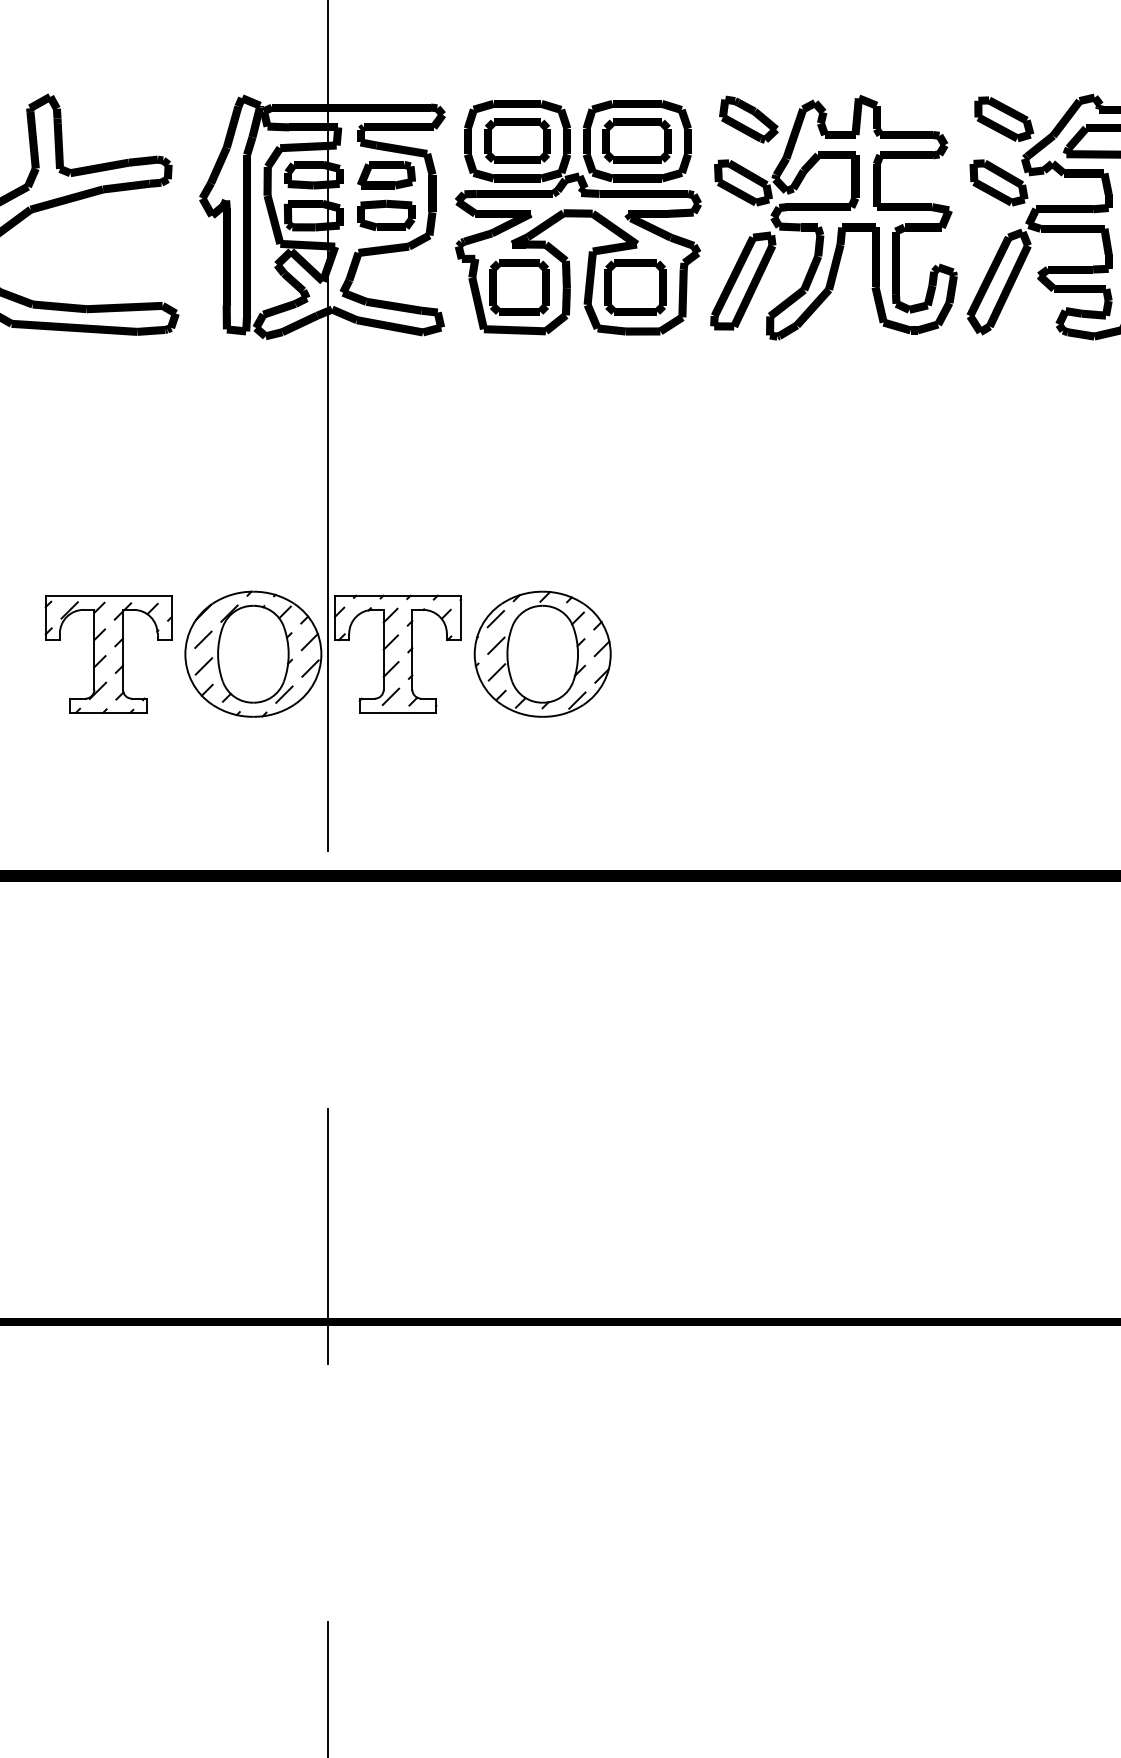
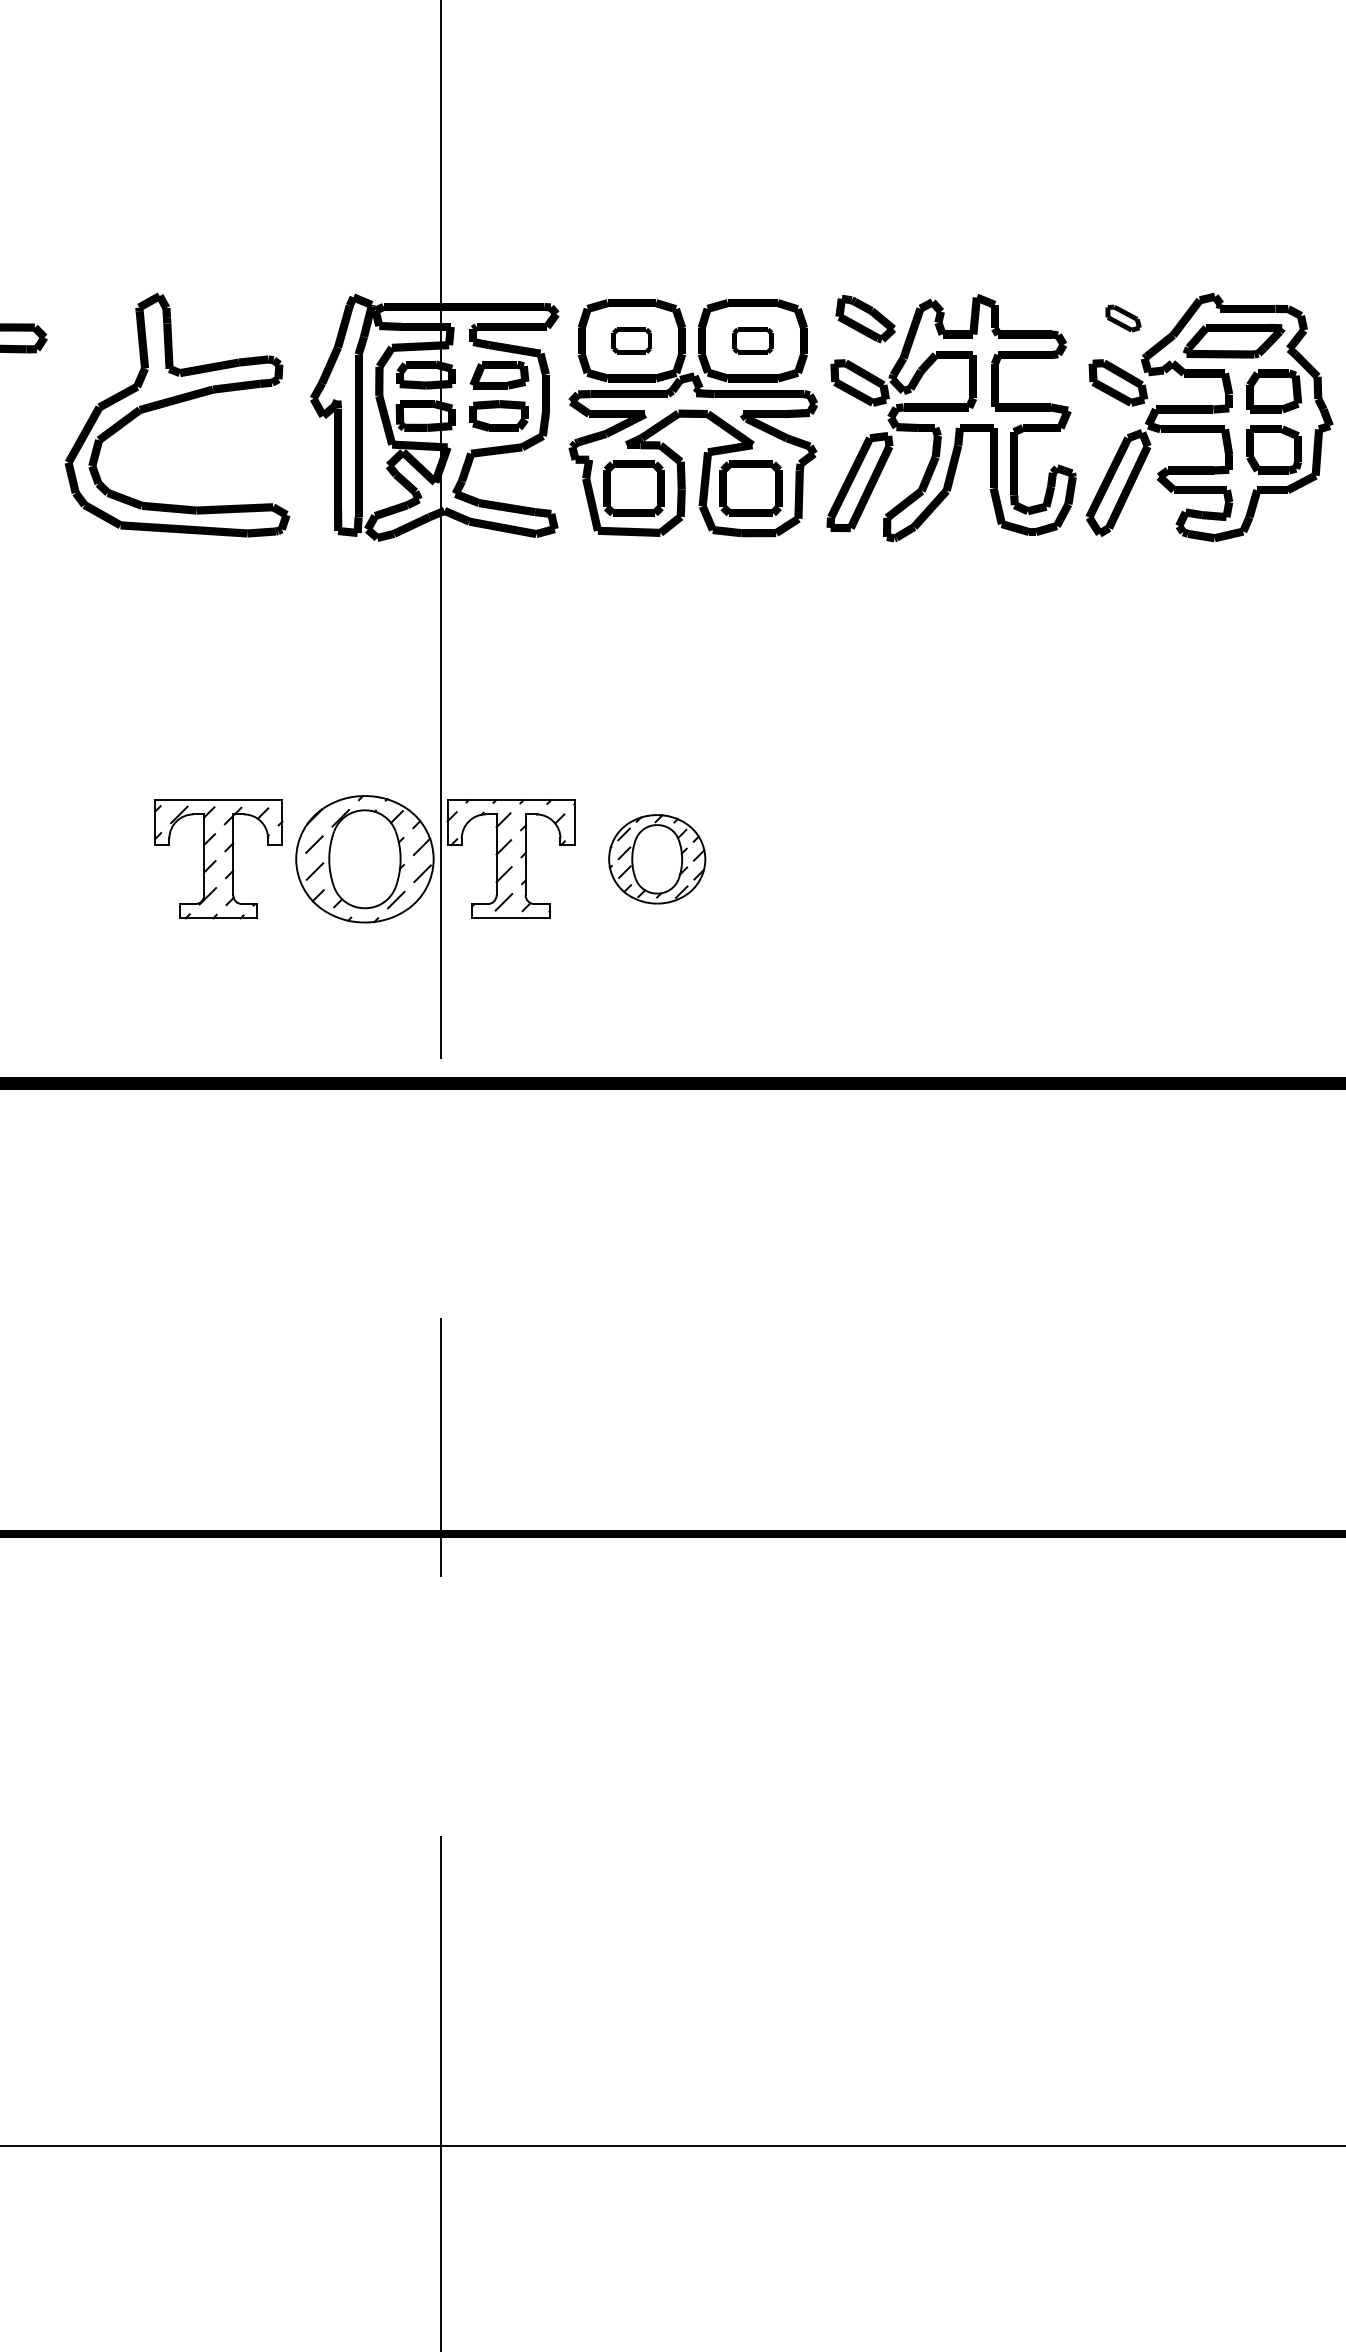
part: (1004, 119) -> (1123, 318), size x0.6
part: (517, 140) -> (631, 340), size x0.6
part: (636, 140) -> (752, 340), size x0.6
part: (541, 654) -> (656, 859), size x0.7

